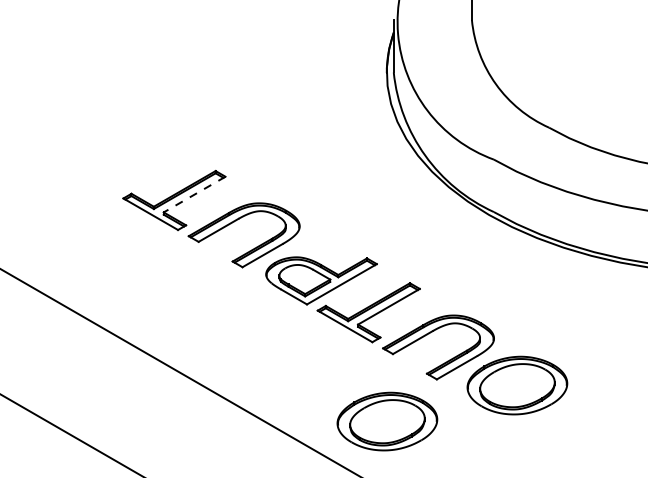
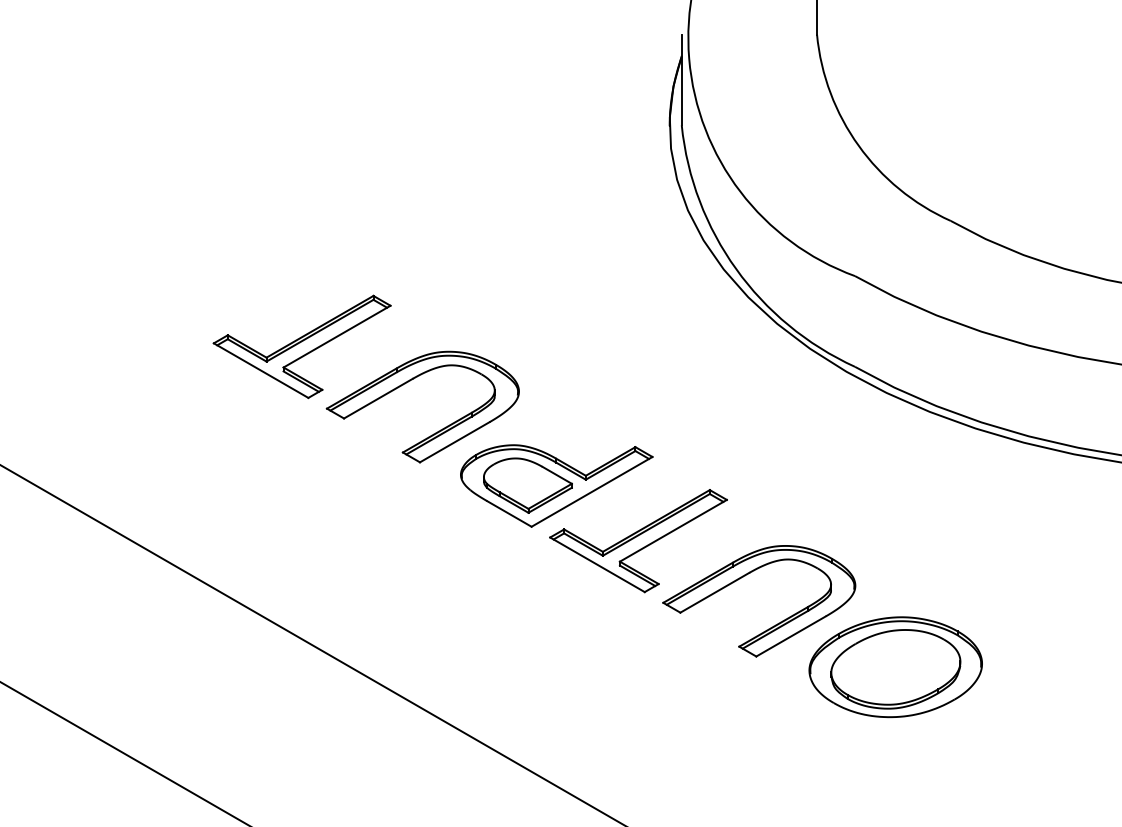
line: (194, 194) -> (336, 336), dashed -> solid
part: (387, 421) -> (670, 729), removed

